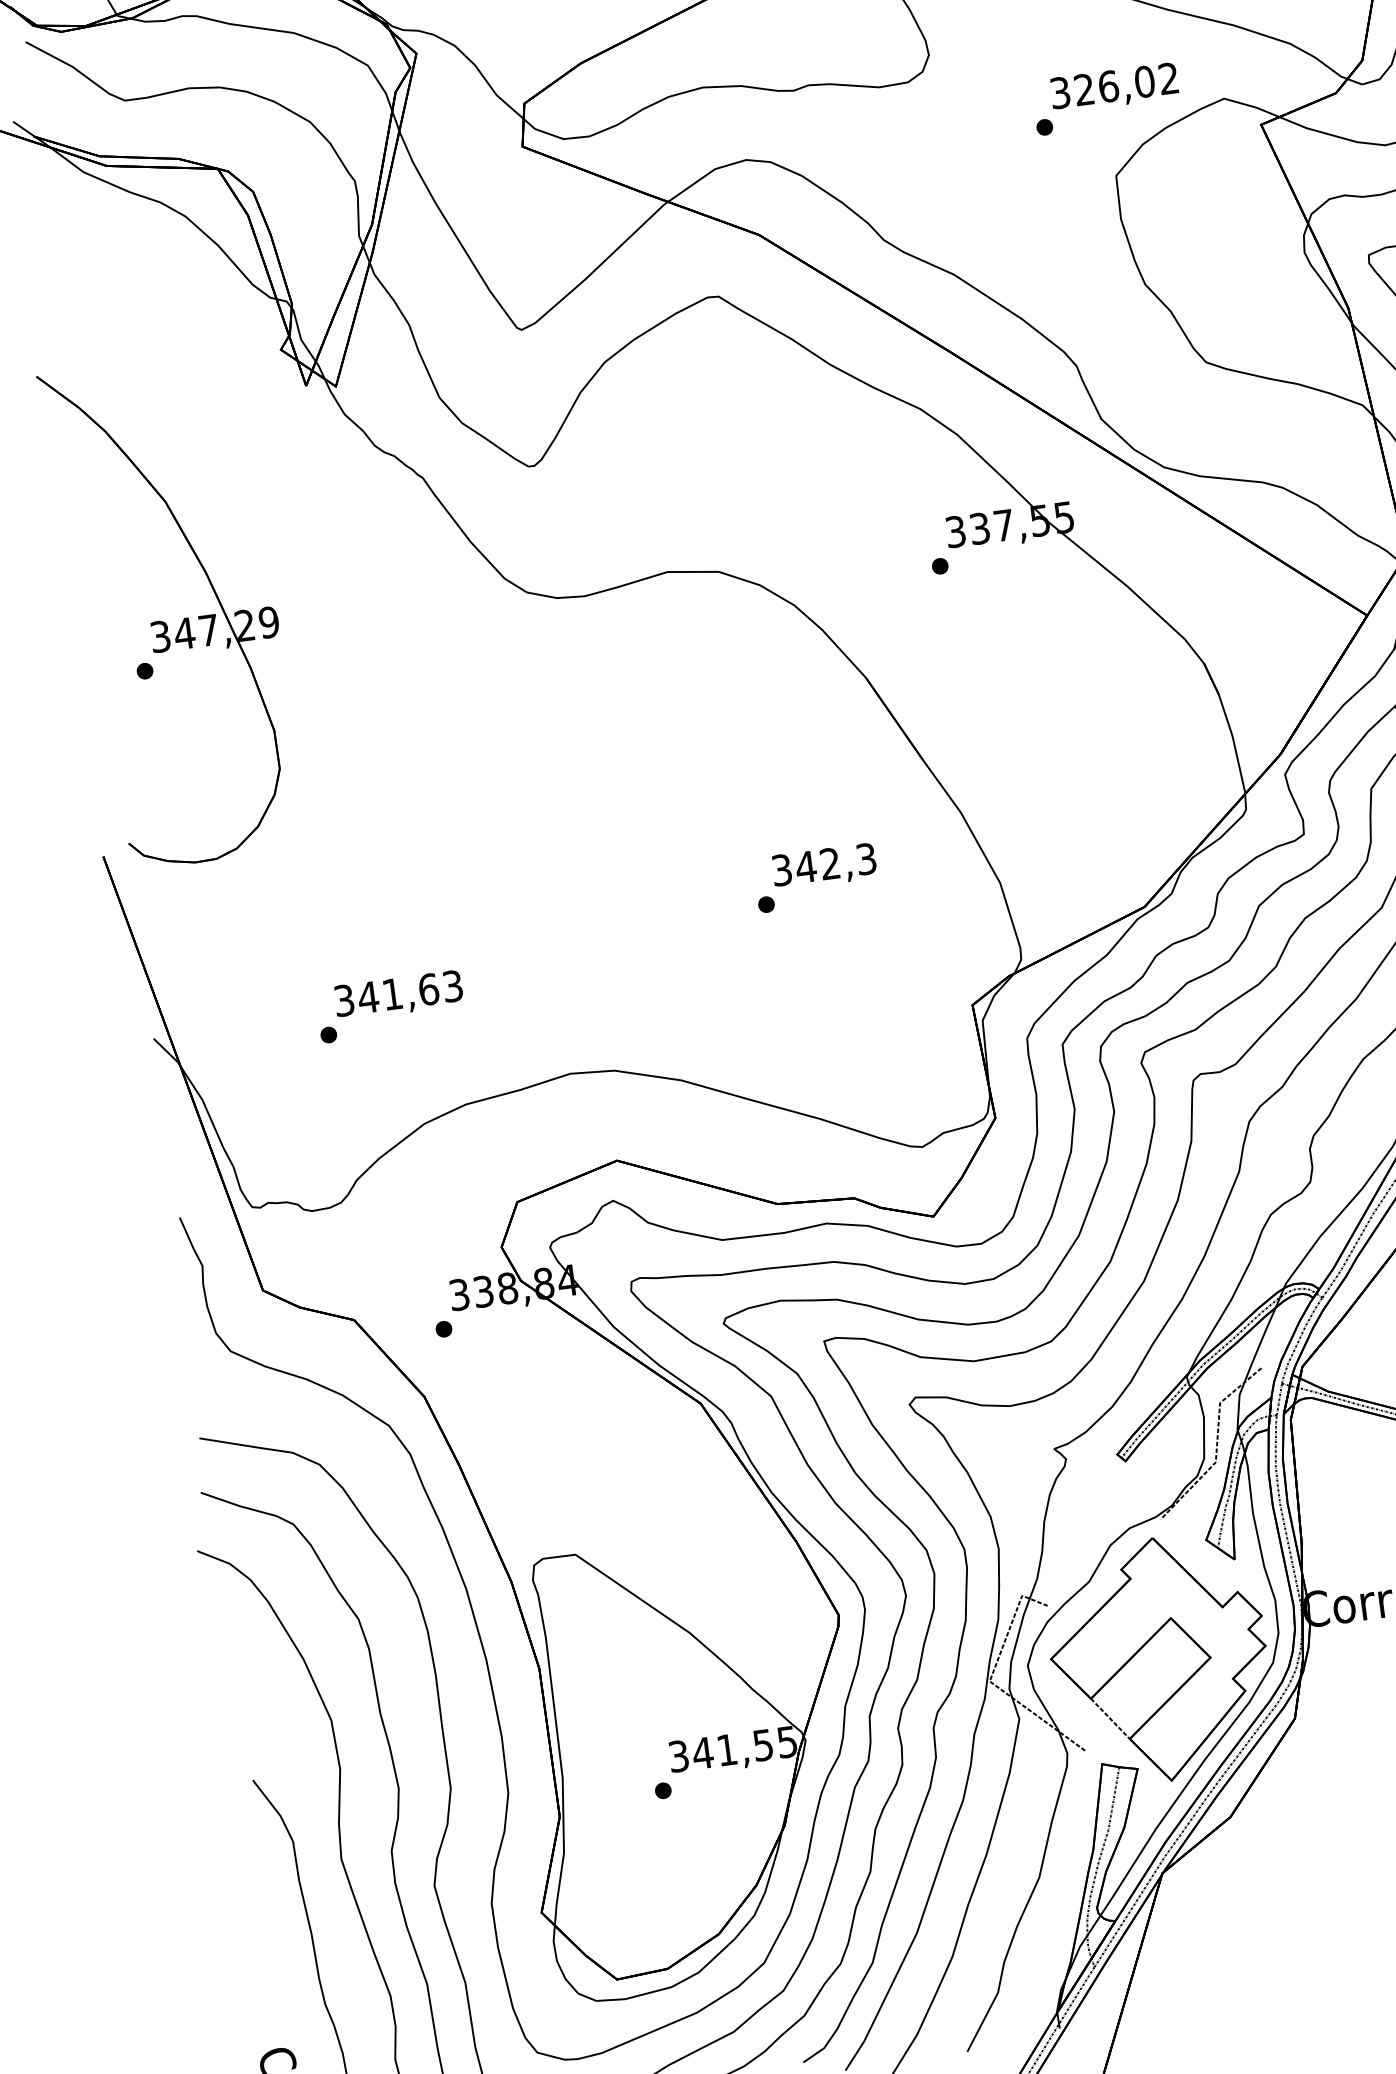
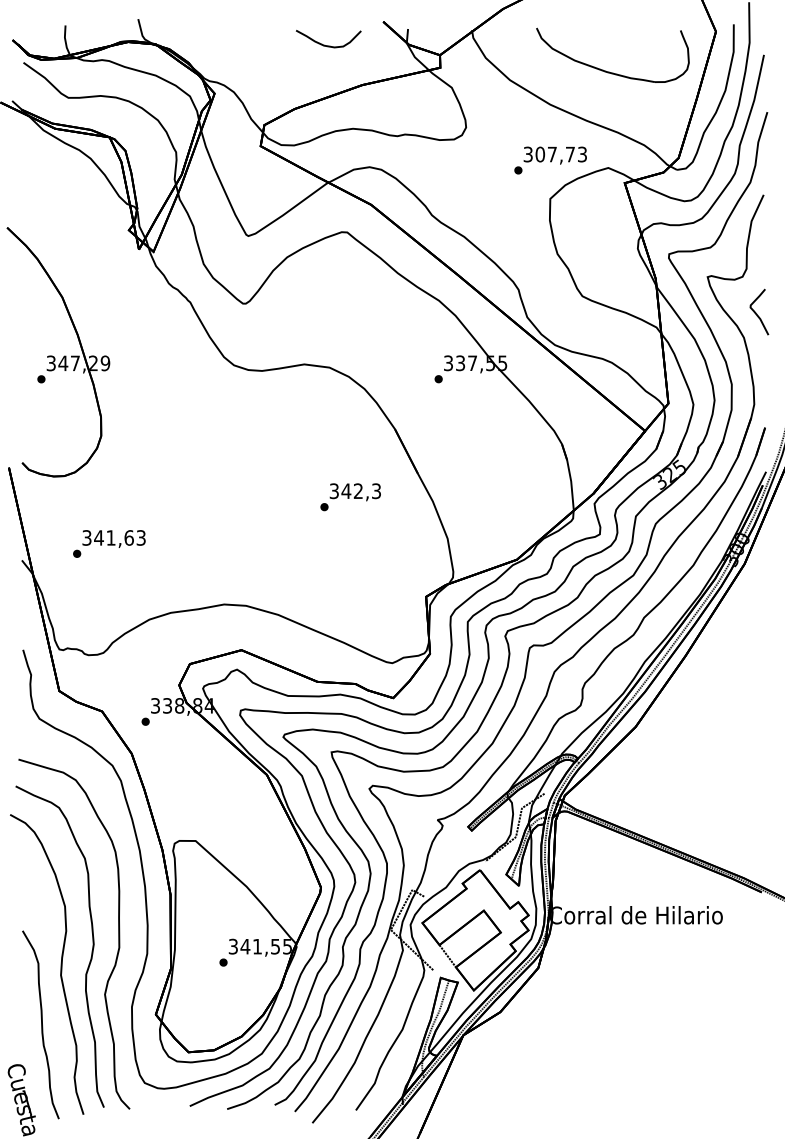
text: (1124, 84) -> (560, 154), 326,02 -> 307,73
text: (816, 878) -> (350, 497), moved
text: (390, 1005) -> (109, 543), moved

